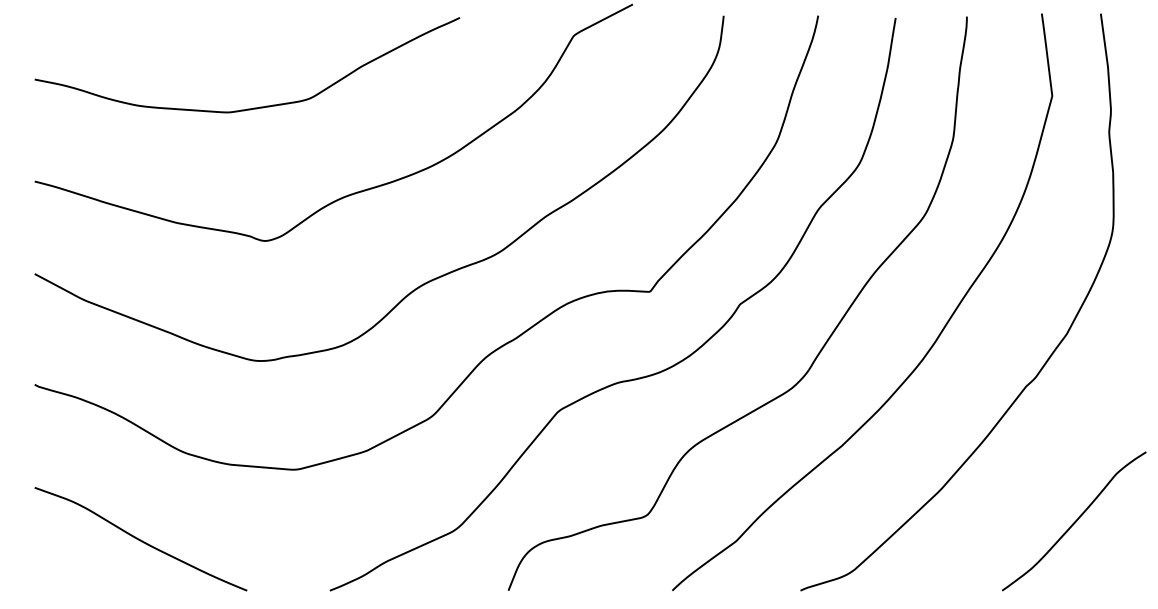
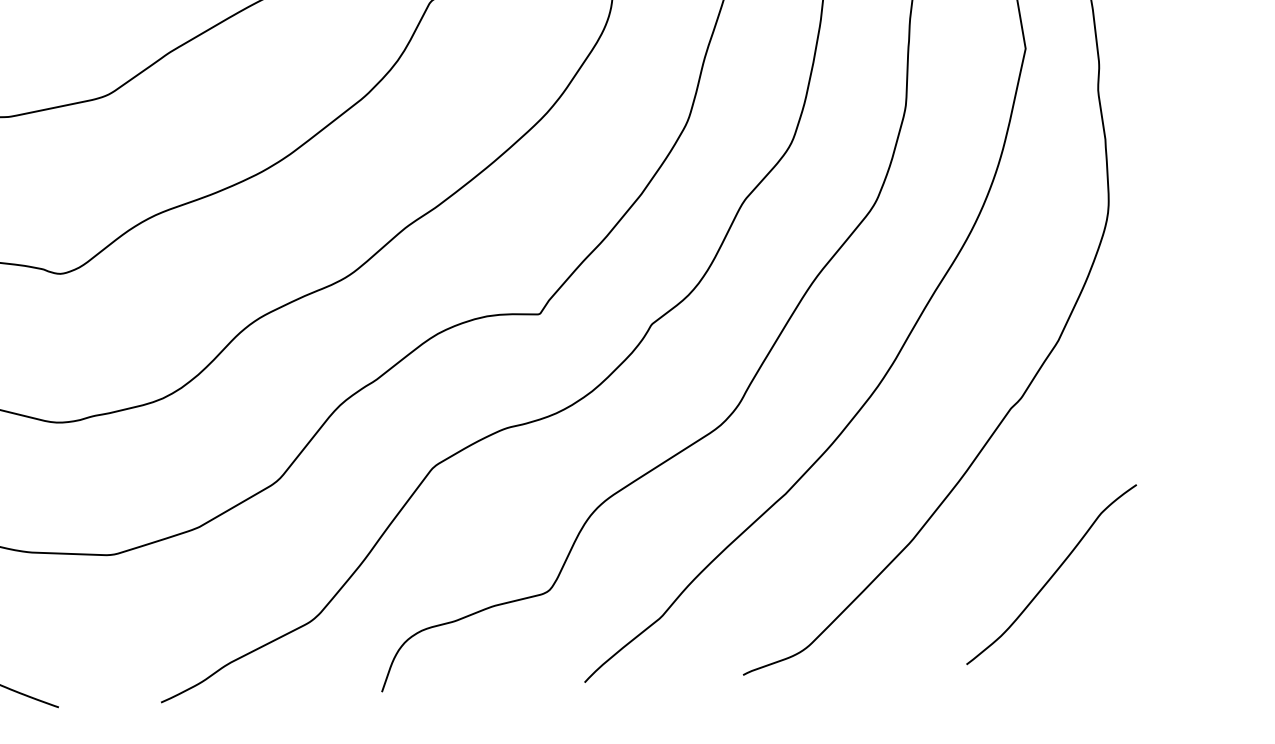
curve: (1074, 521) -> (1051, 574), moved

